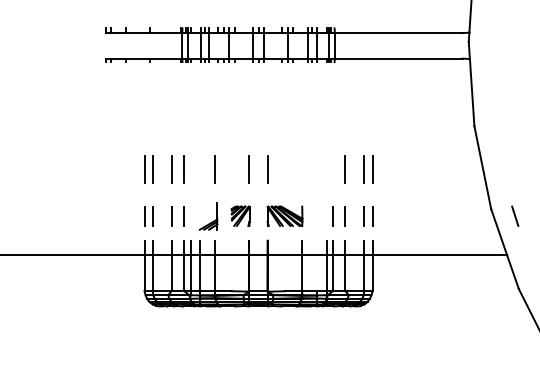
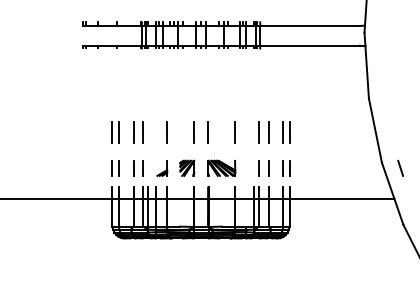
line: (302, 169) -> (235, 132), added
line: (332, 169) -> (258, 132), added
part: (208, 216) -> (162, 168), size x0.71

